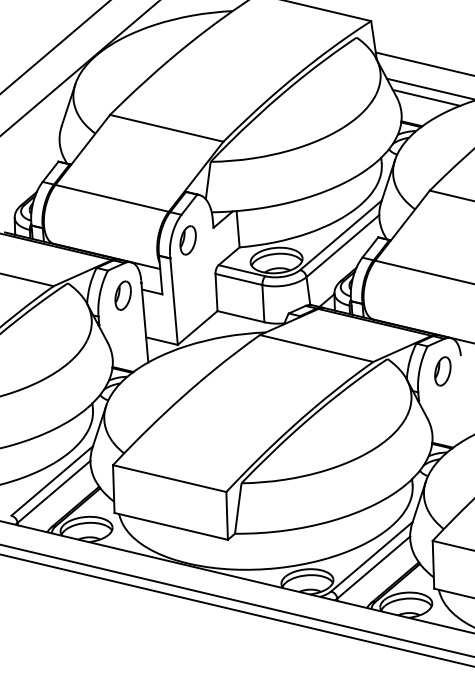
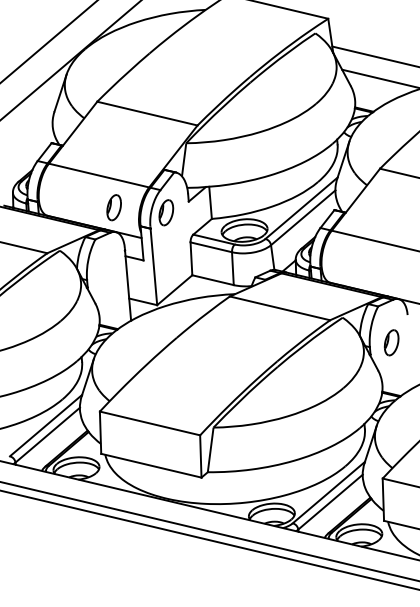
line: (426, 97) -> (377, 86), removed
part: (122, 295) -> (113, 207), moved
part: (442, 371) -> (391, 342), moved

